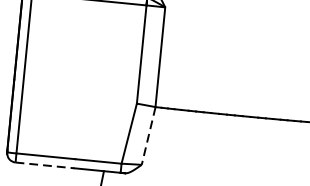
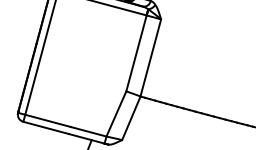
line: (148, 136) -> (131, 118), dashed -> solid
line: (45, 164) -> (46, 127), dashed -> solid

